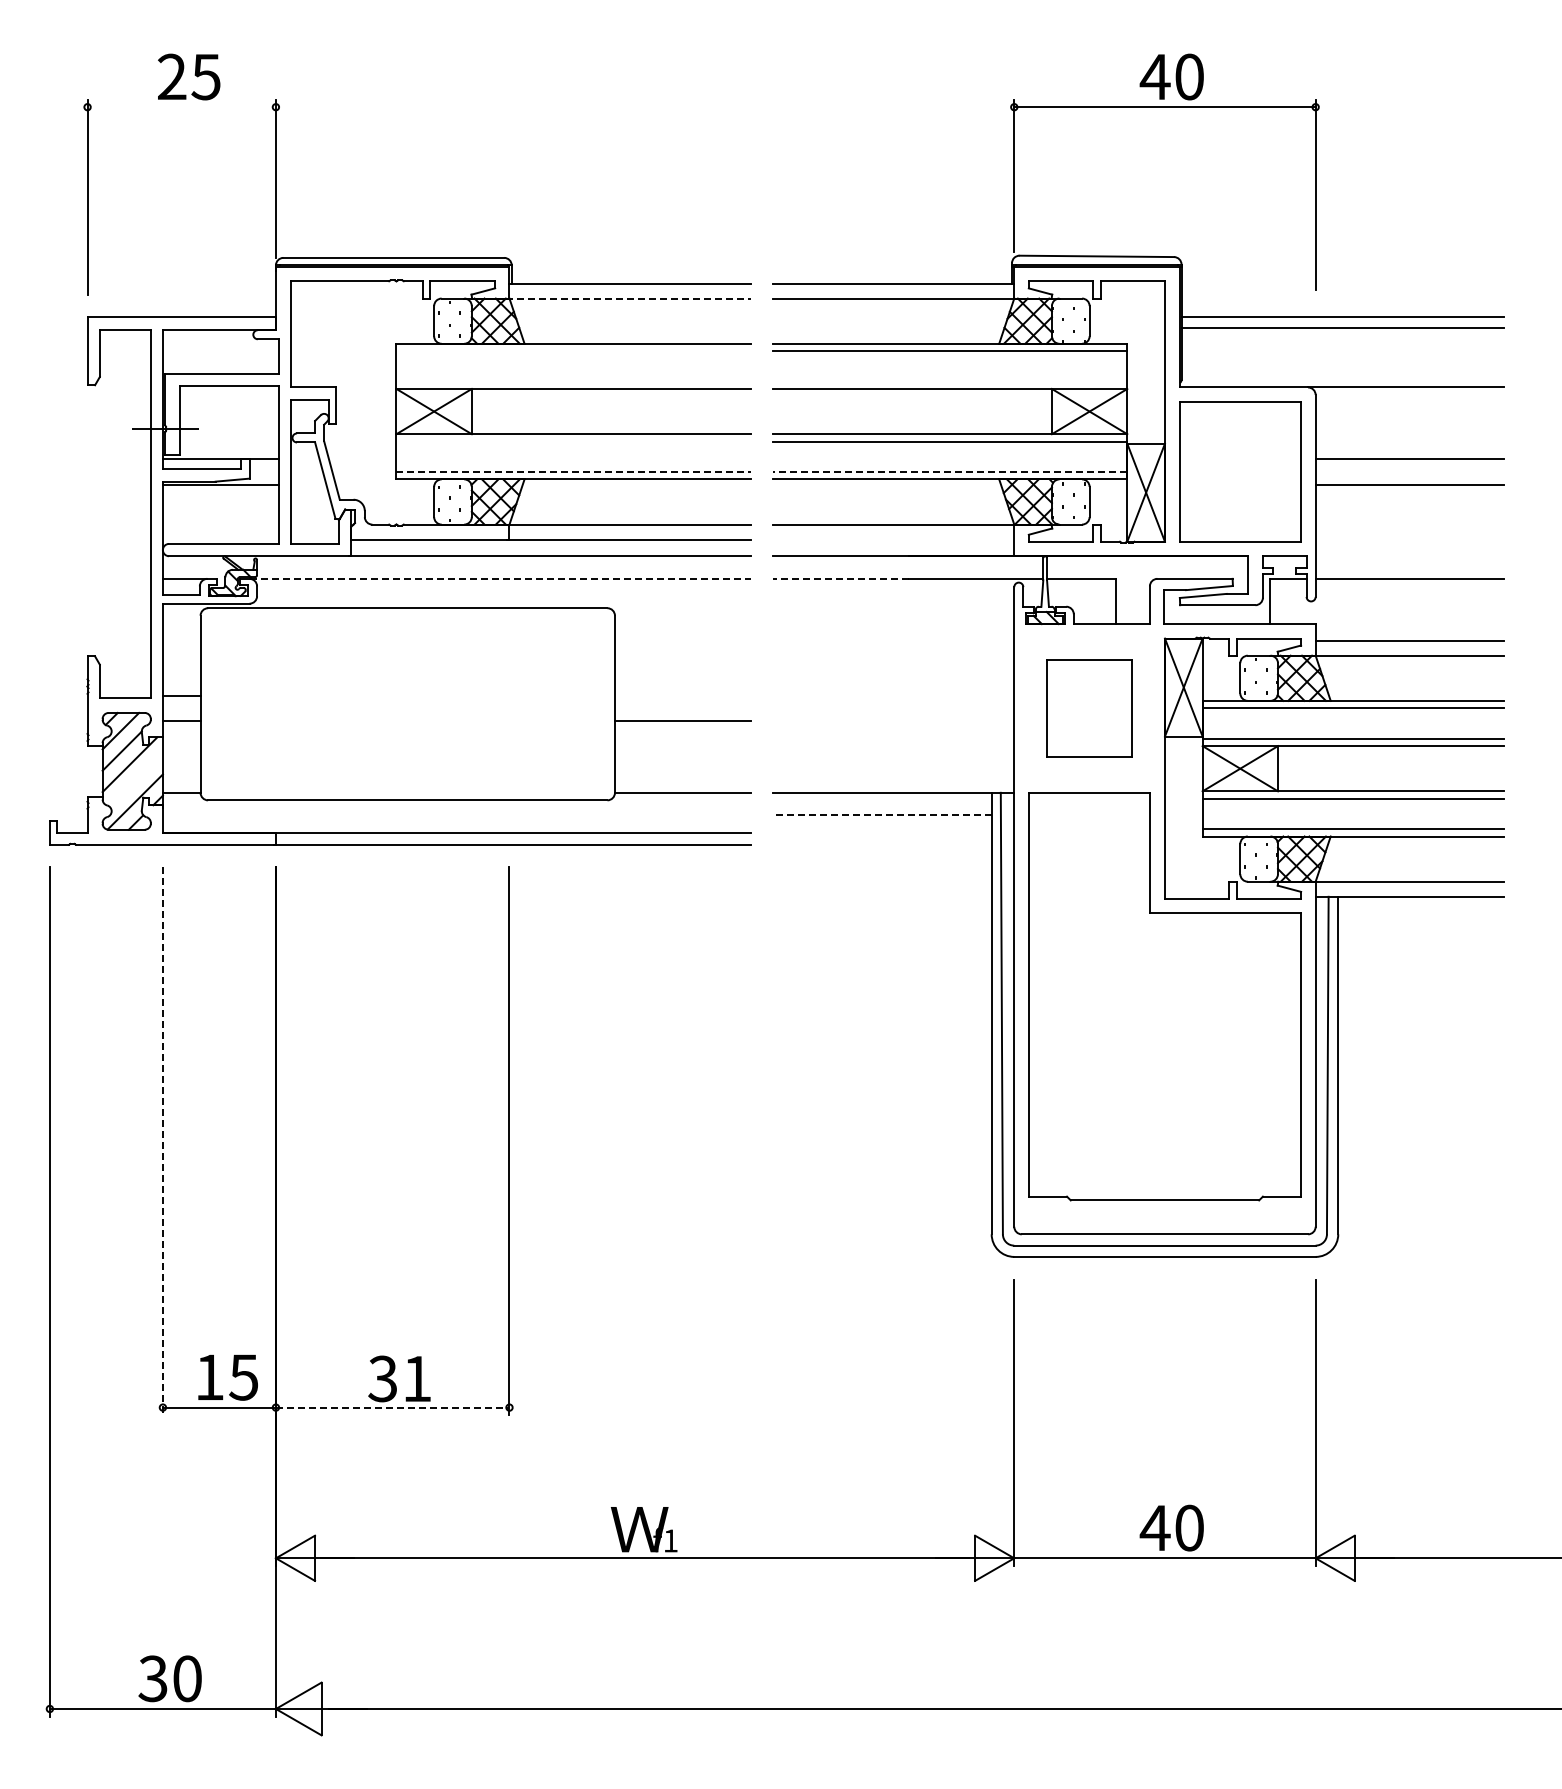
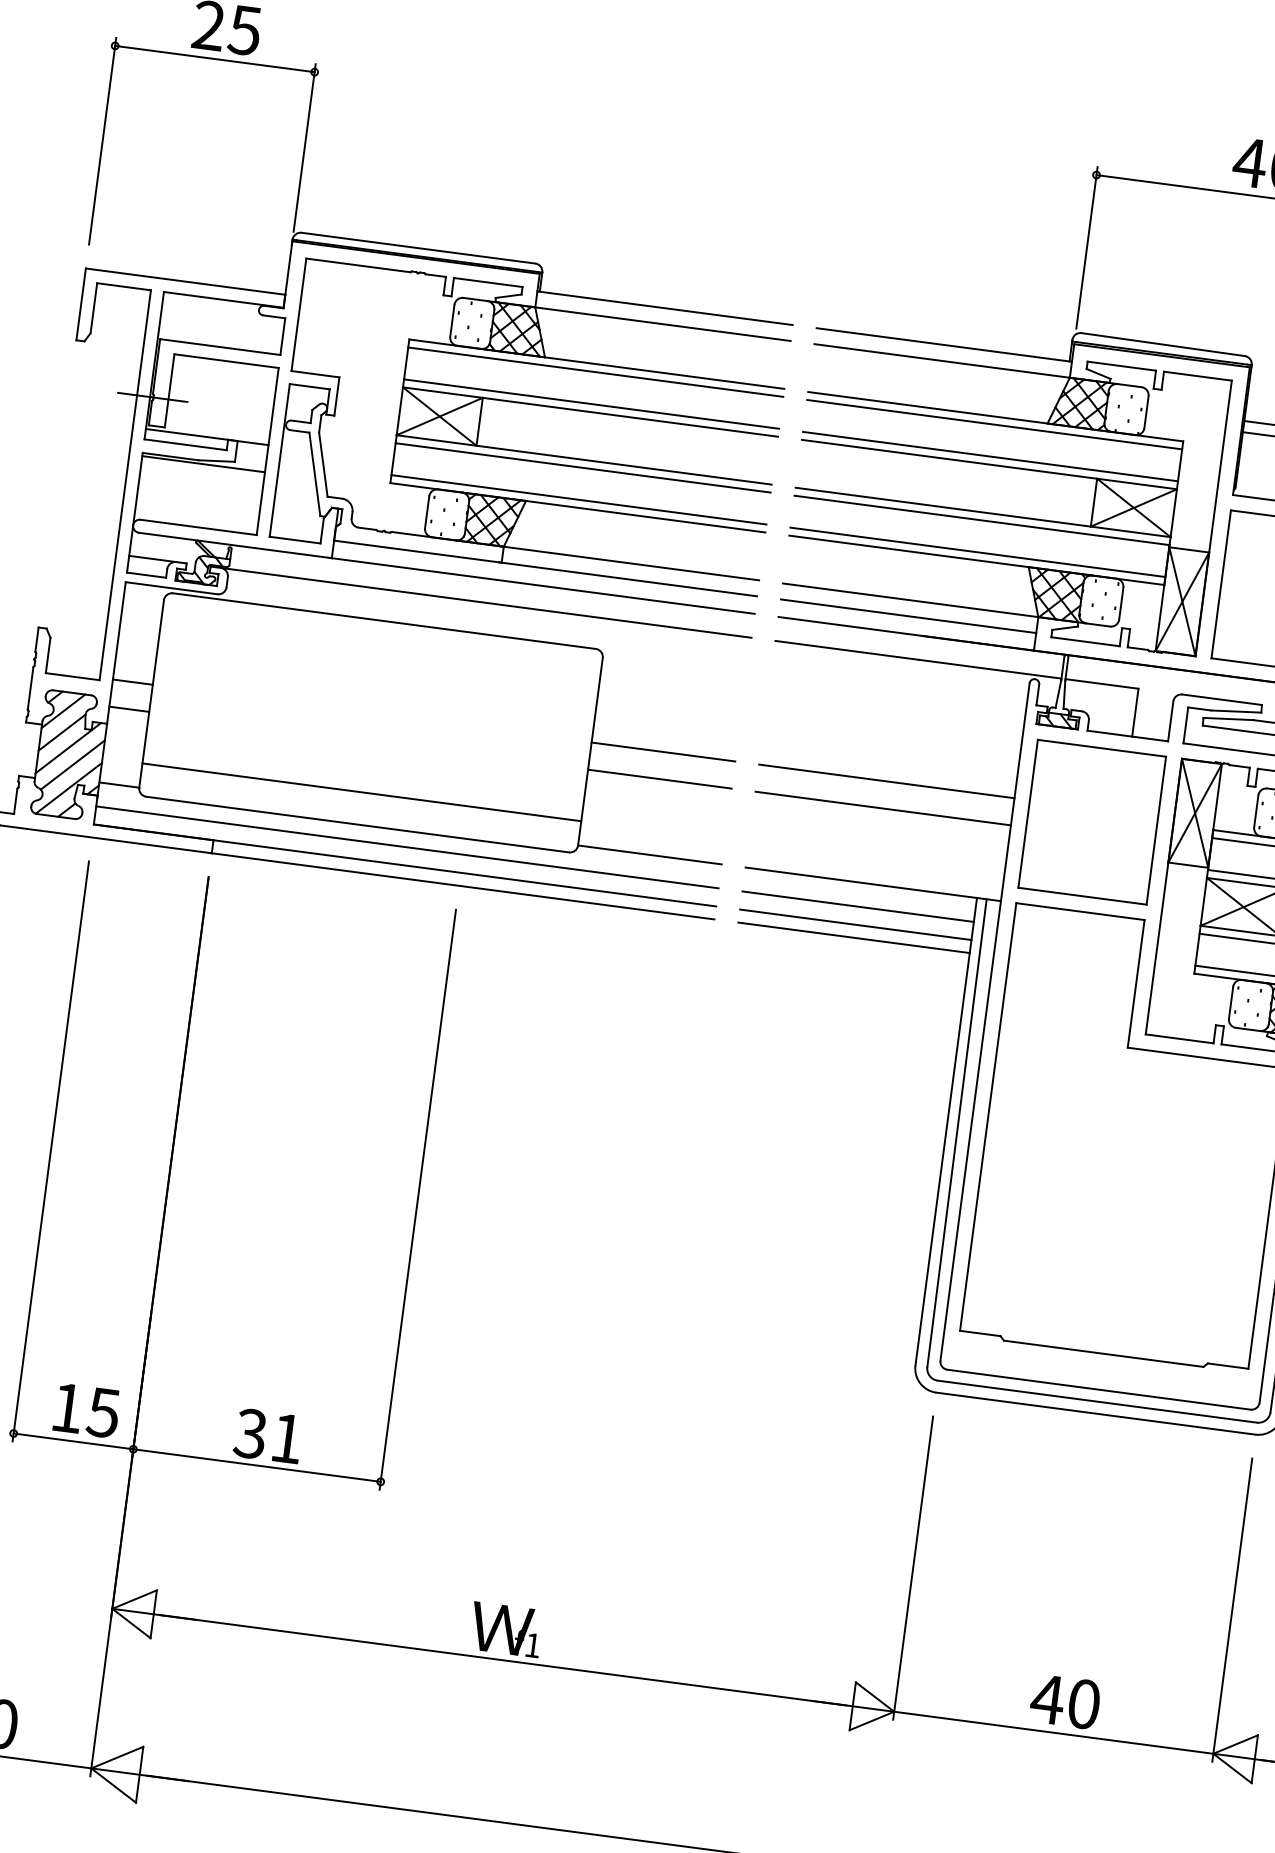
line: (181, 107) -> (214, 59), added
line: (628, 298) -> (661, 323), dashed -> solid
line: (573, 351) -> (595, 372), added
line: (573, 381) -> (591, 404), added
line: (950, 381) -> (990, 456), added
line: (573, 441) -> (583, 467), added
line: (574, 471) -> (580, 499), dashed -> solid
line: (949, 471) -> (977, 551), dashed -> solid
line: (893, 539) -> (908, 616), added
line: (500, 578) -> (486, 602), dashed -> solid
line: (841, 578) -> (847, 650), dashed -> solid
line: (682, 695) -> (663, 751), added
line: (893, 695) -> (886, 781), added
part: (1089, 708) -> (1092, 822), size x1.43
line: (893, 721) -> (882, 808), added
line: (407, 769) -> (361, 791), added
line: (135, 779) -> (72, 764), added
line: (456, 815) -> (407, 847), added
line: (881, 815) -> (857, 906), dashed -> solid
line: (882, 832) -> (855, 924), added
line: (882, 844) -> (854, 937), added
line: (162, 1141) -> (50, 1151), dashed -> solid
line: (392, 1407) -> (256, 1465), dashed -> solid

